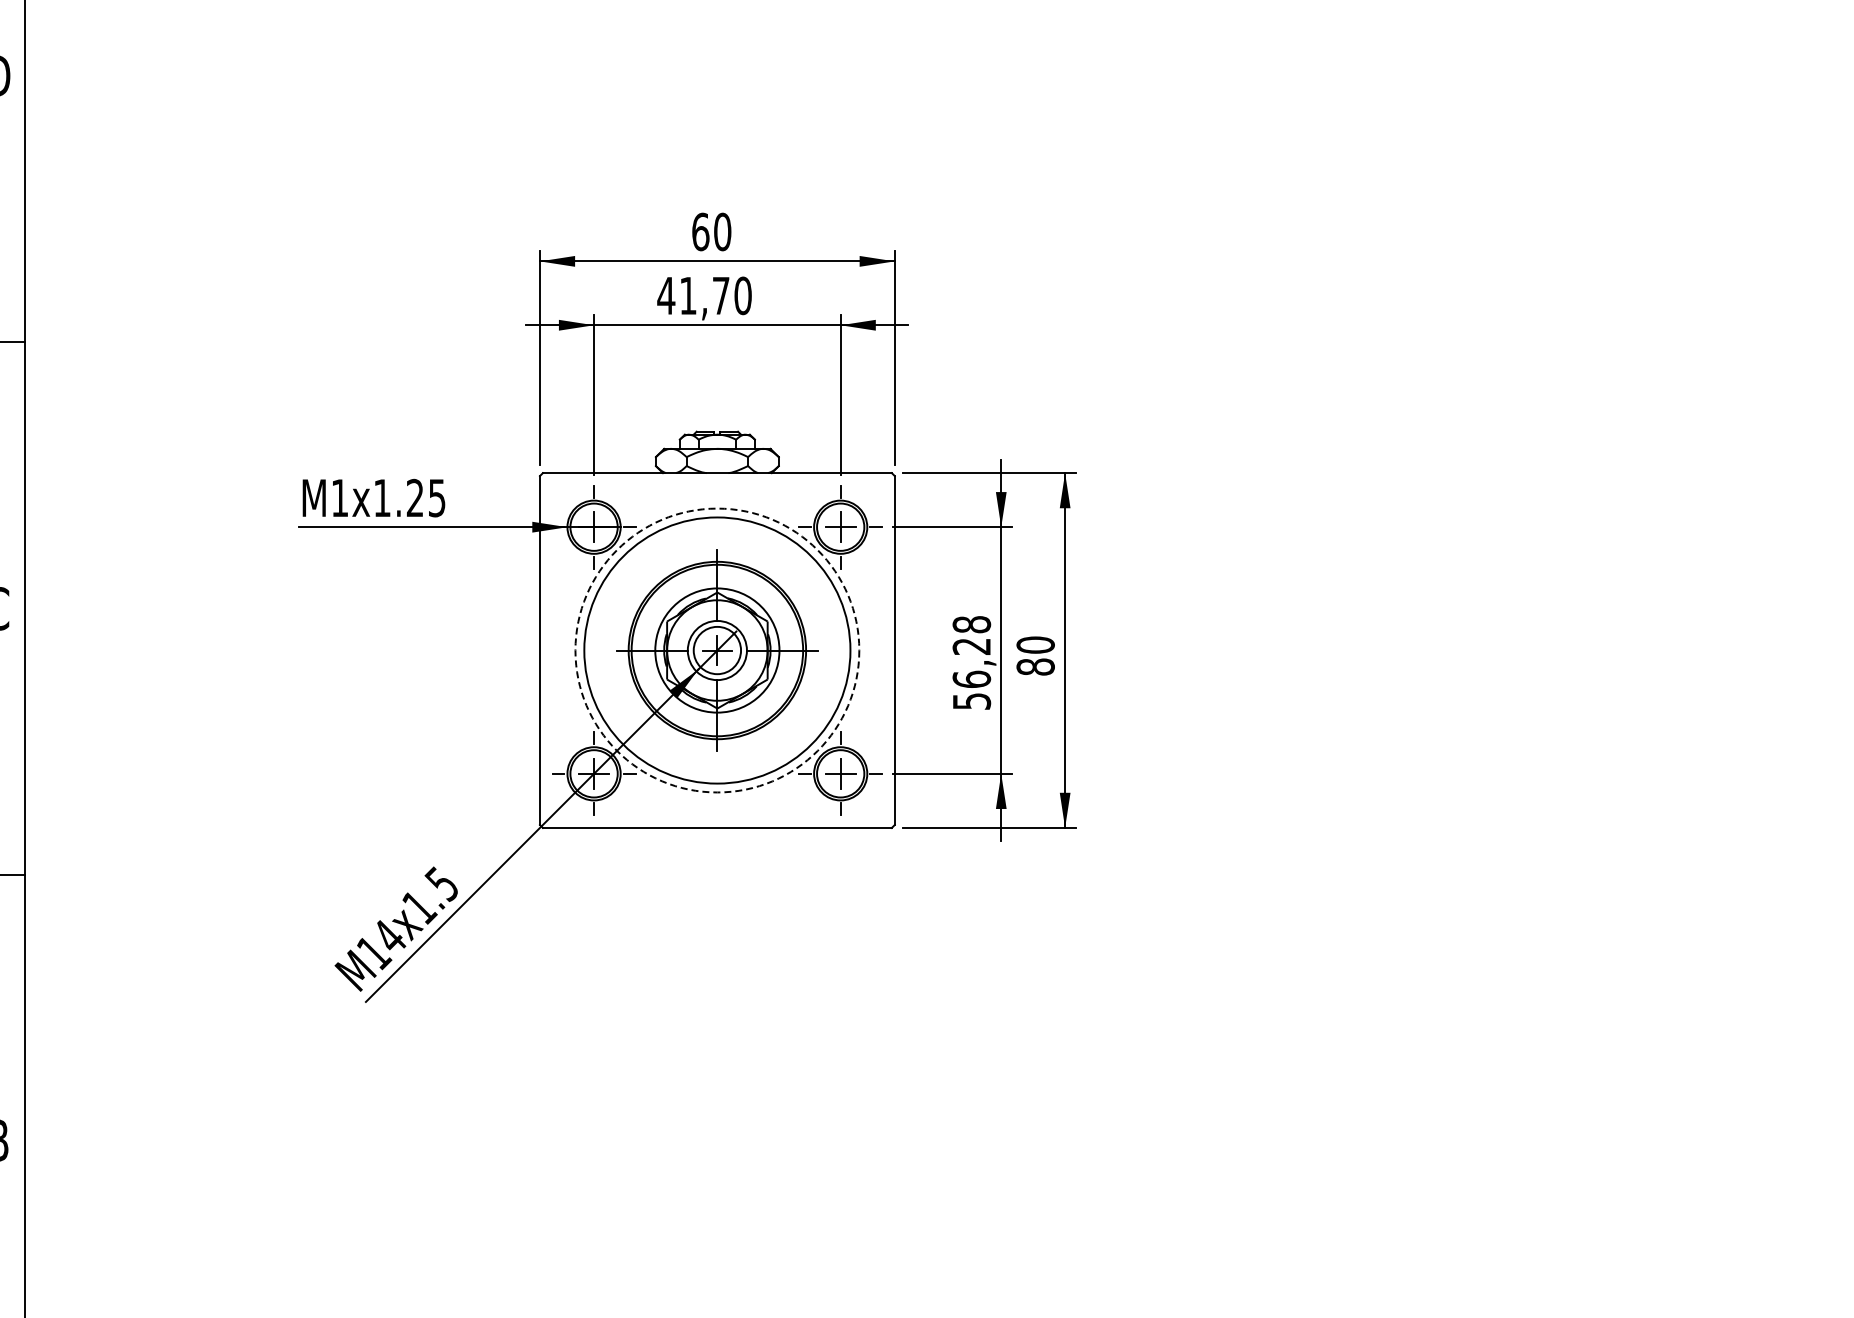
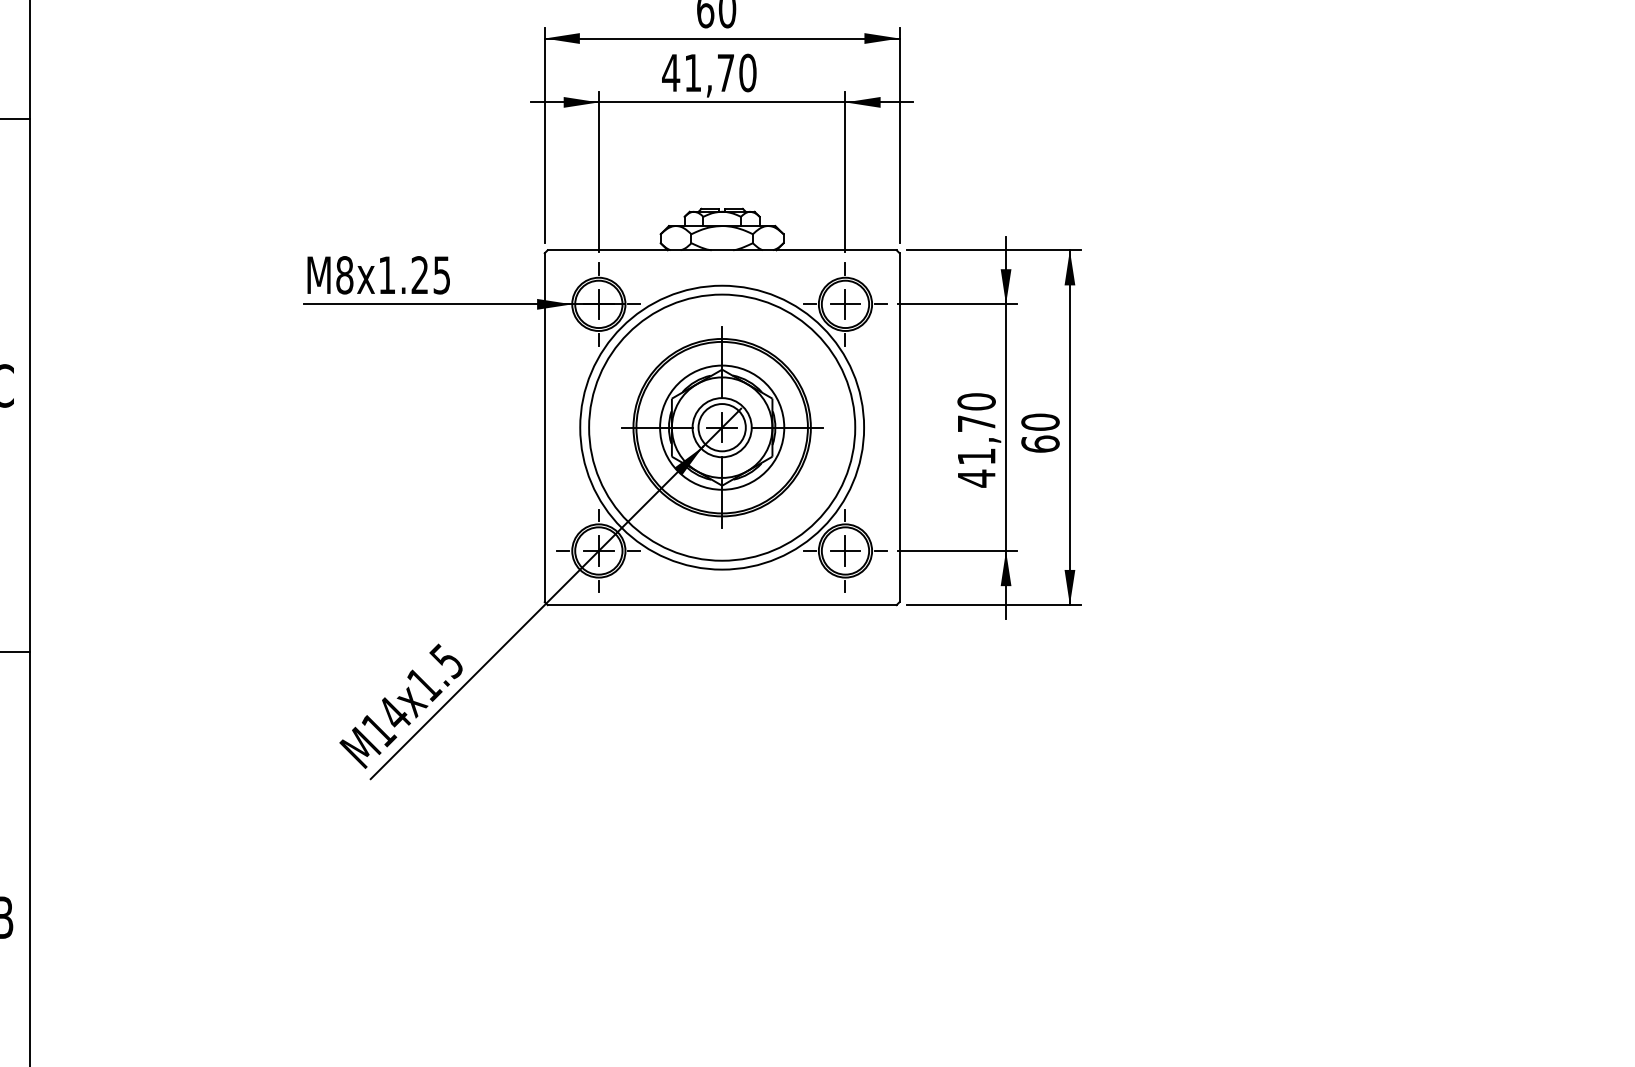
text: (339, 497) -> (344, 274), M1x1.25 -> M8x1.25
circle: (717, 650) -> (722, 427), dashed -> solid
text: (971, 663) -> (976, 440), 56,28 -> 41,70
text: (1035, 666) -> (1040, 443), 80 -> 60

